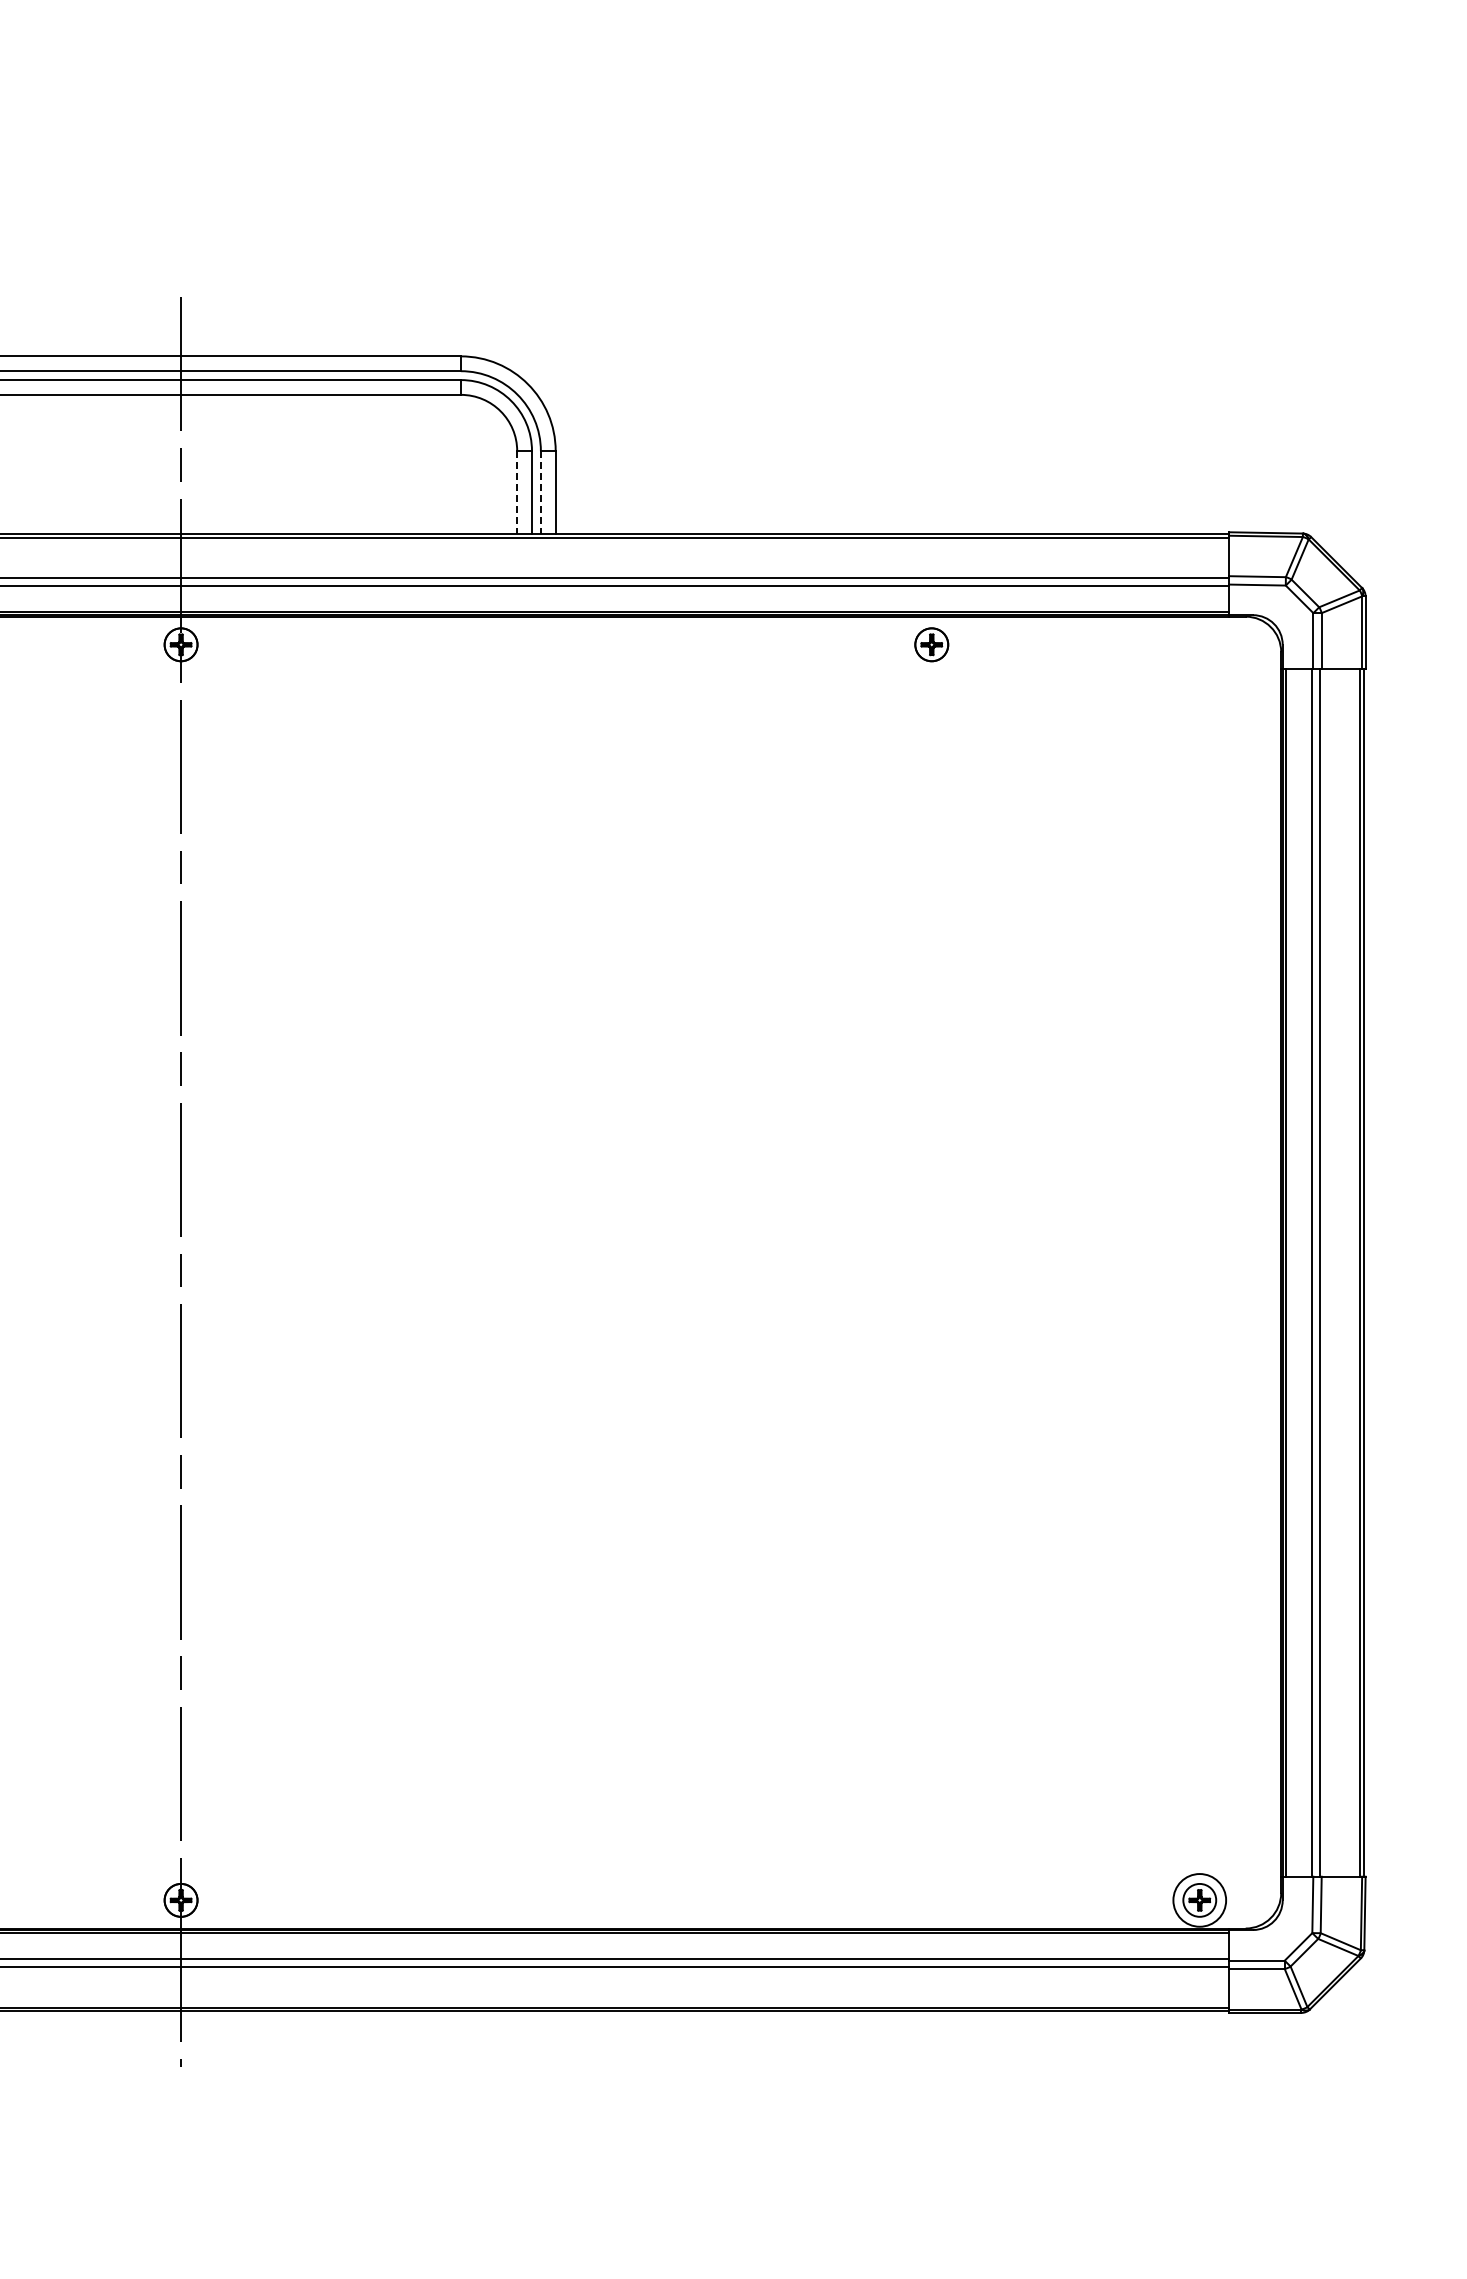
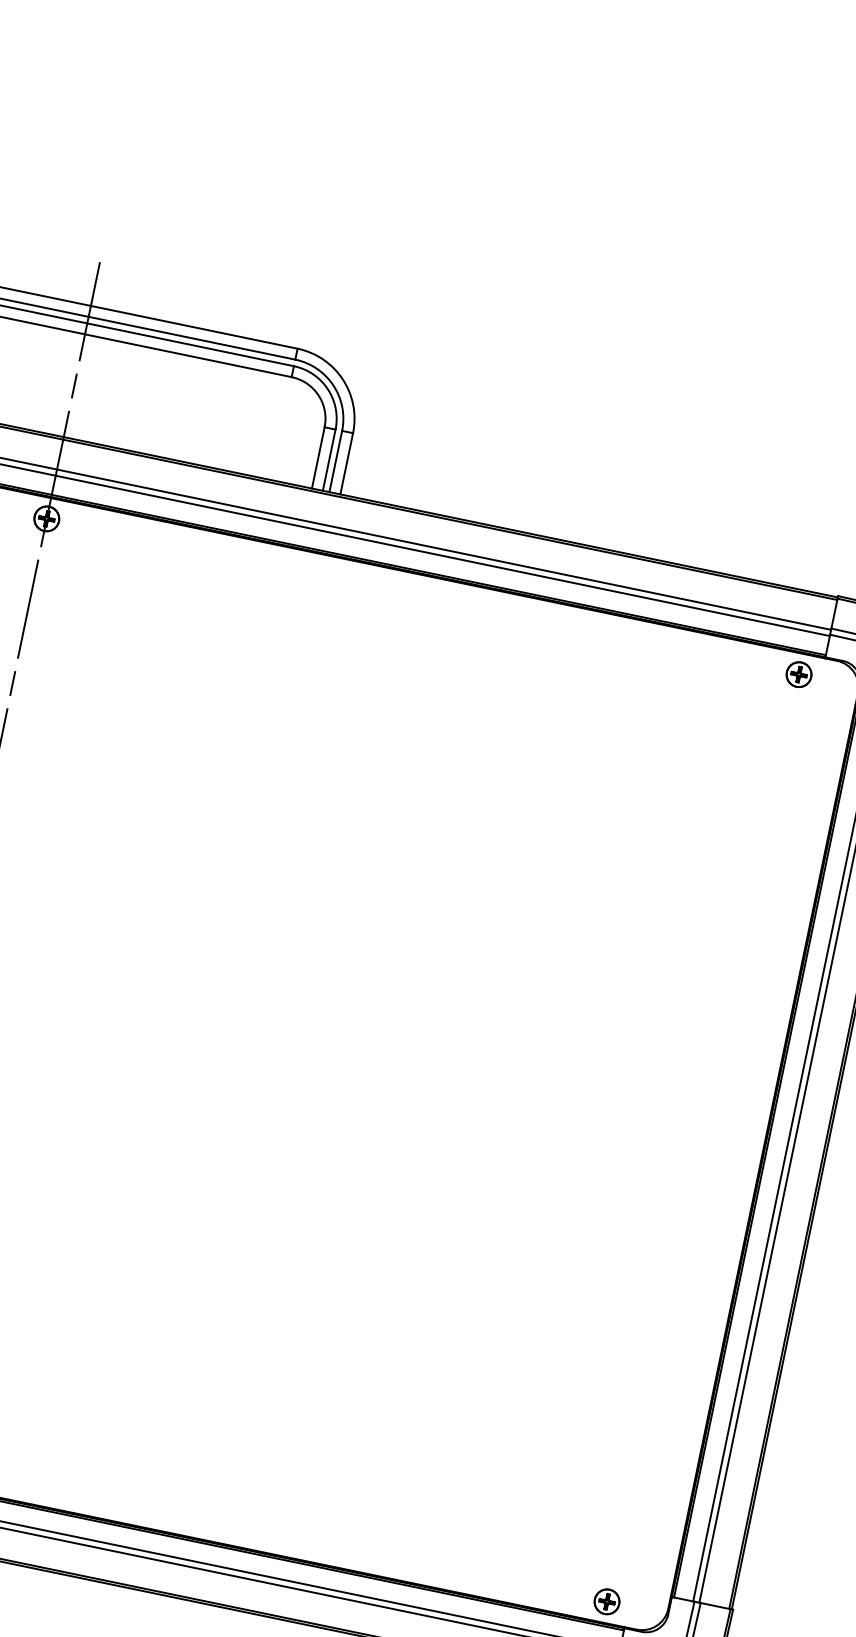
line: (517, 493) -> (318, 458), dashed -> solid
line: (540, 493) -> (335, 462), dashed -> solid
part: (931, 644) -> (798, 674), moved
circle: (1199, 1899) -> (606, 1601), size x0.62

